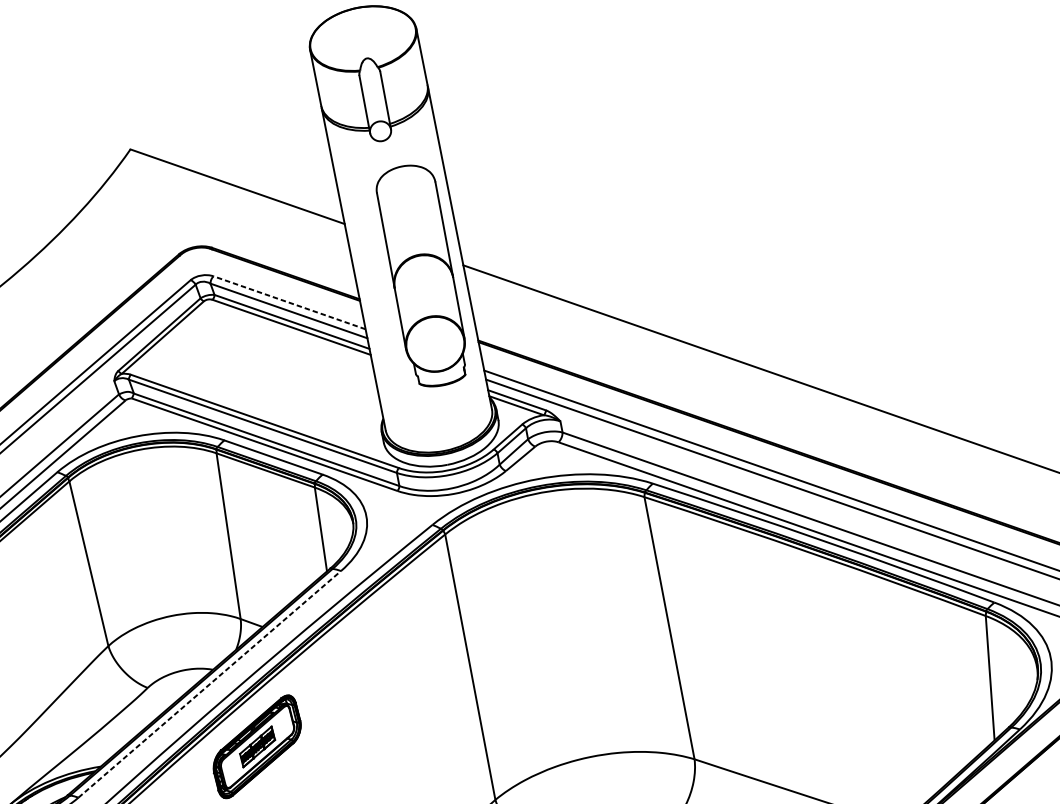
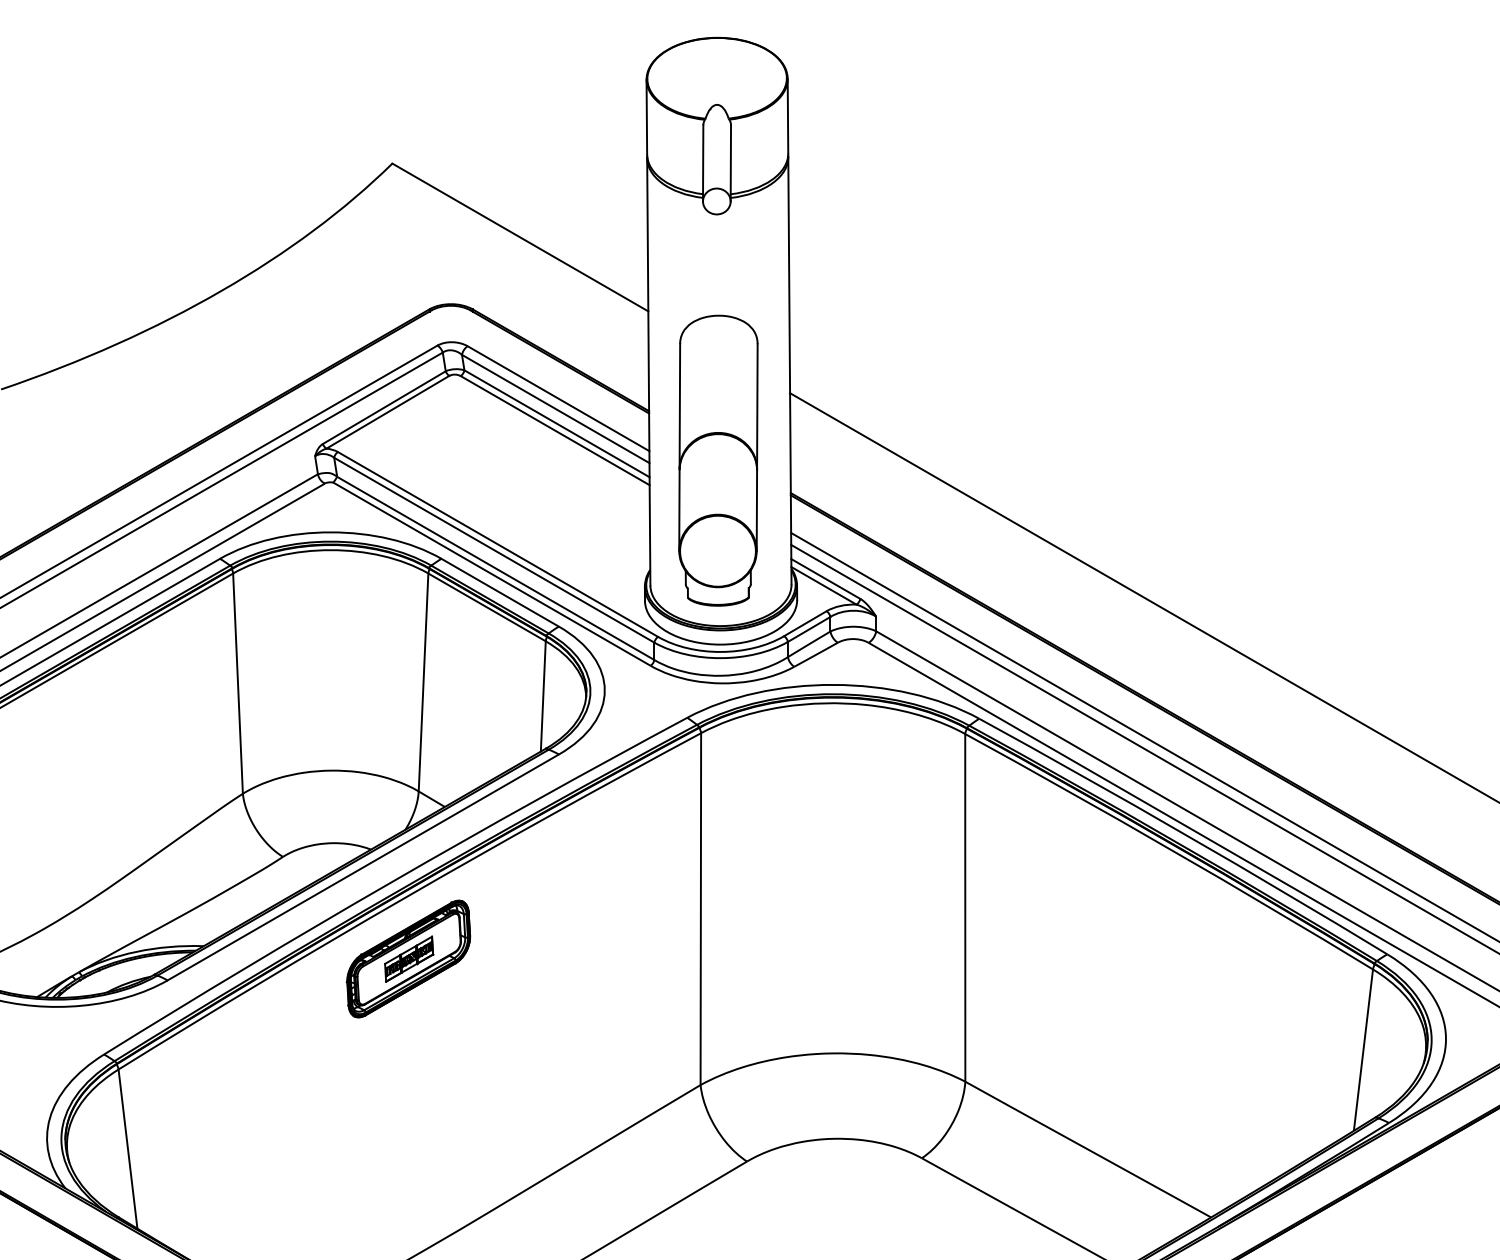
part: (422, 275) -> (718, 460), moved
line: (289, 302) -> (558, 398), dashed -> solid
line: (209, 684) -> (363, 867), dashed -> solid

